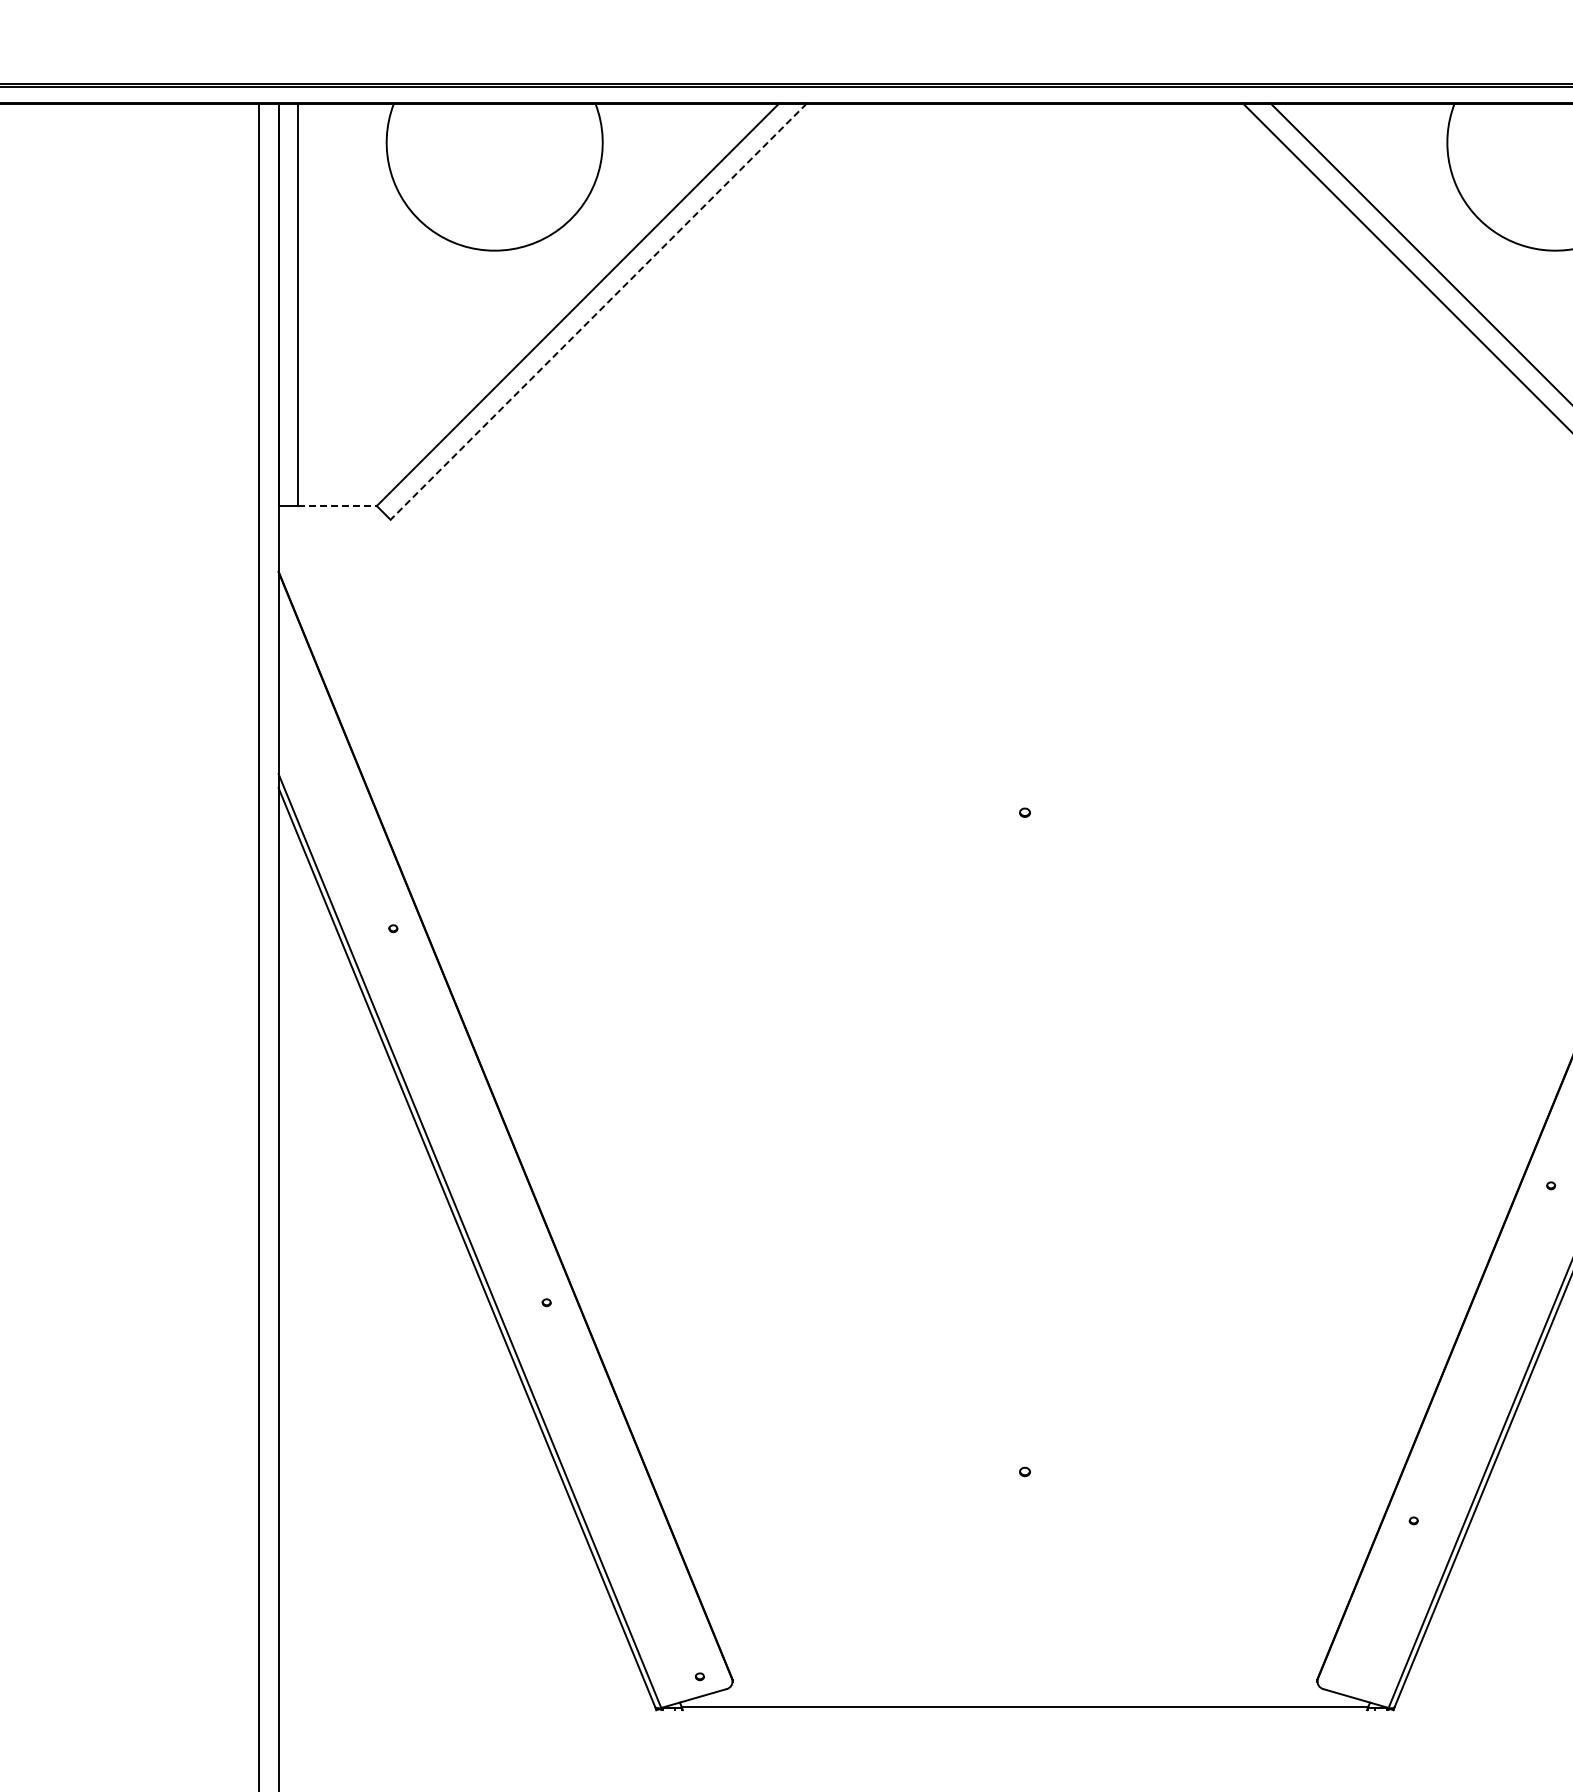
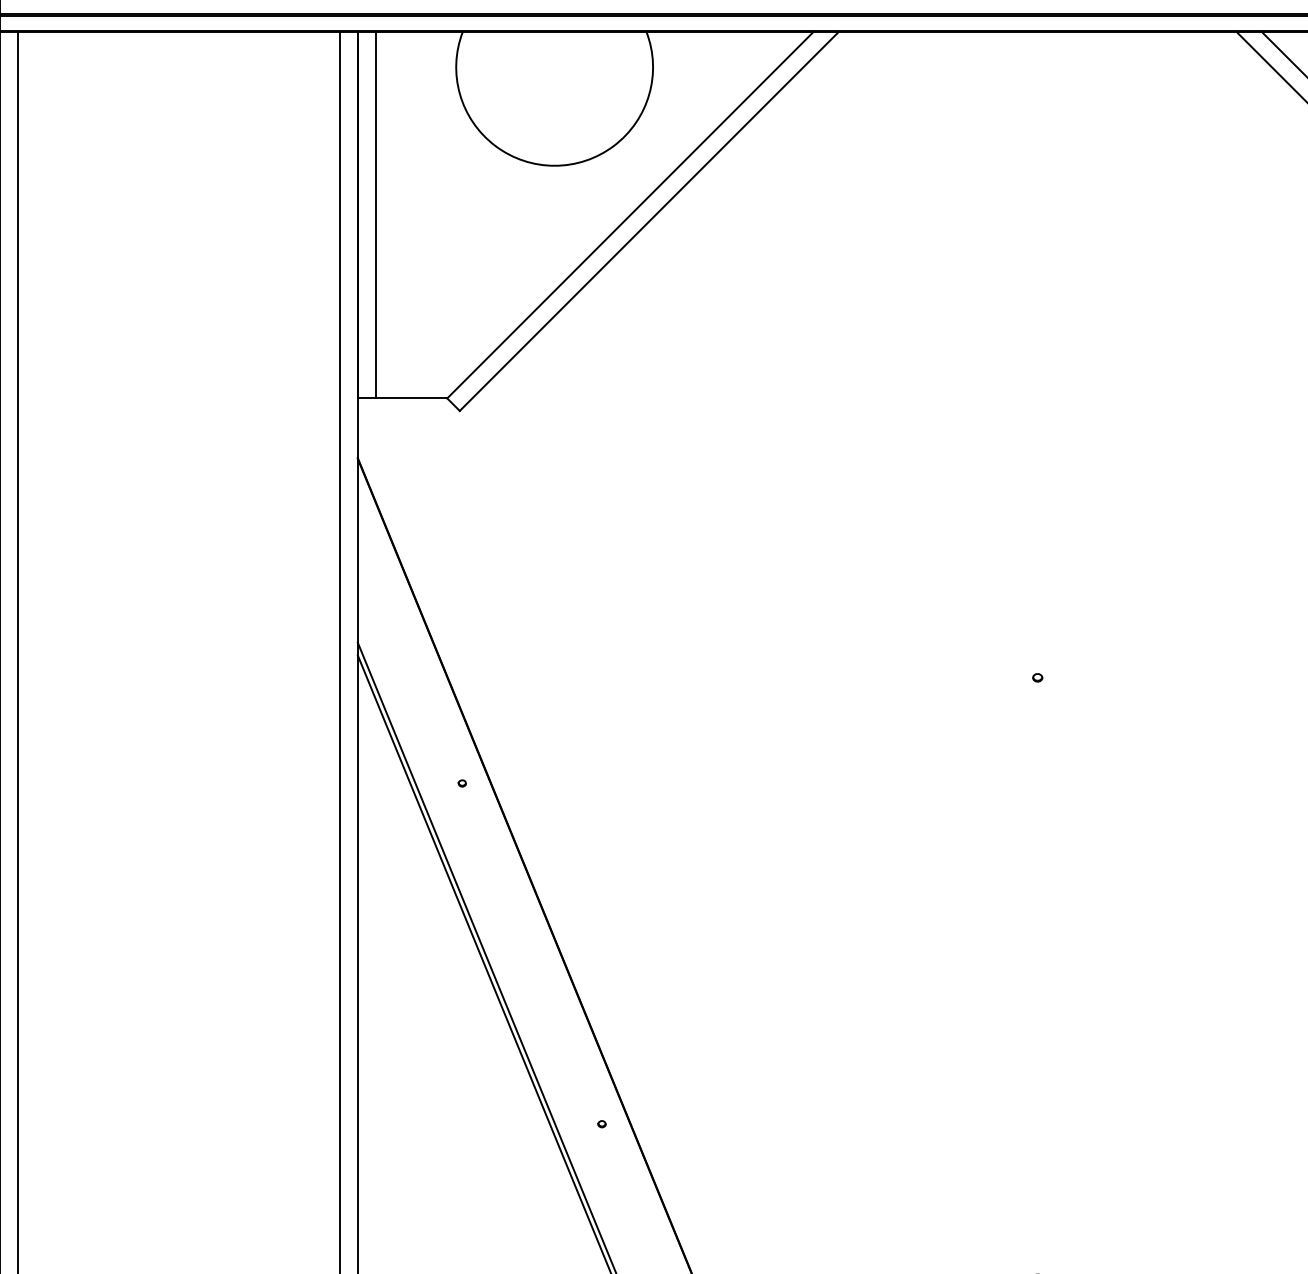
line: (598, 312) -> (649, 222), dashed -> solid
line: (338, 506) -> (412, 398), dashed -> solid

